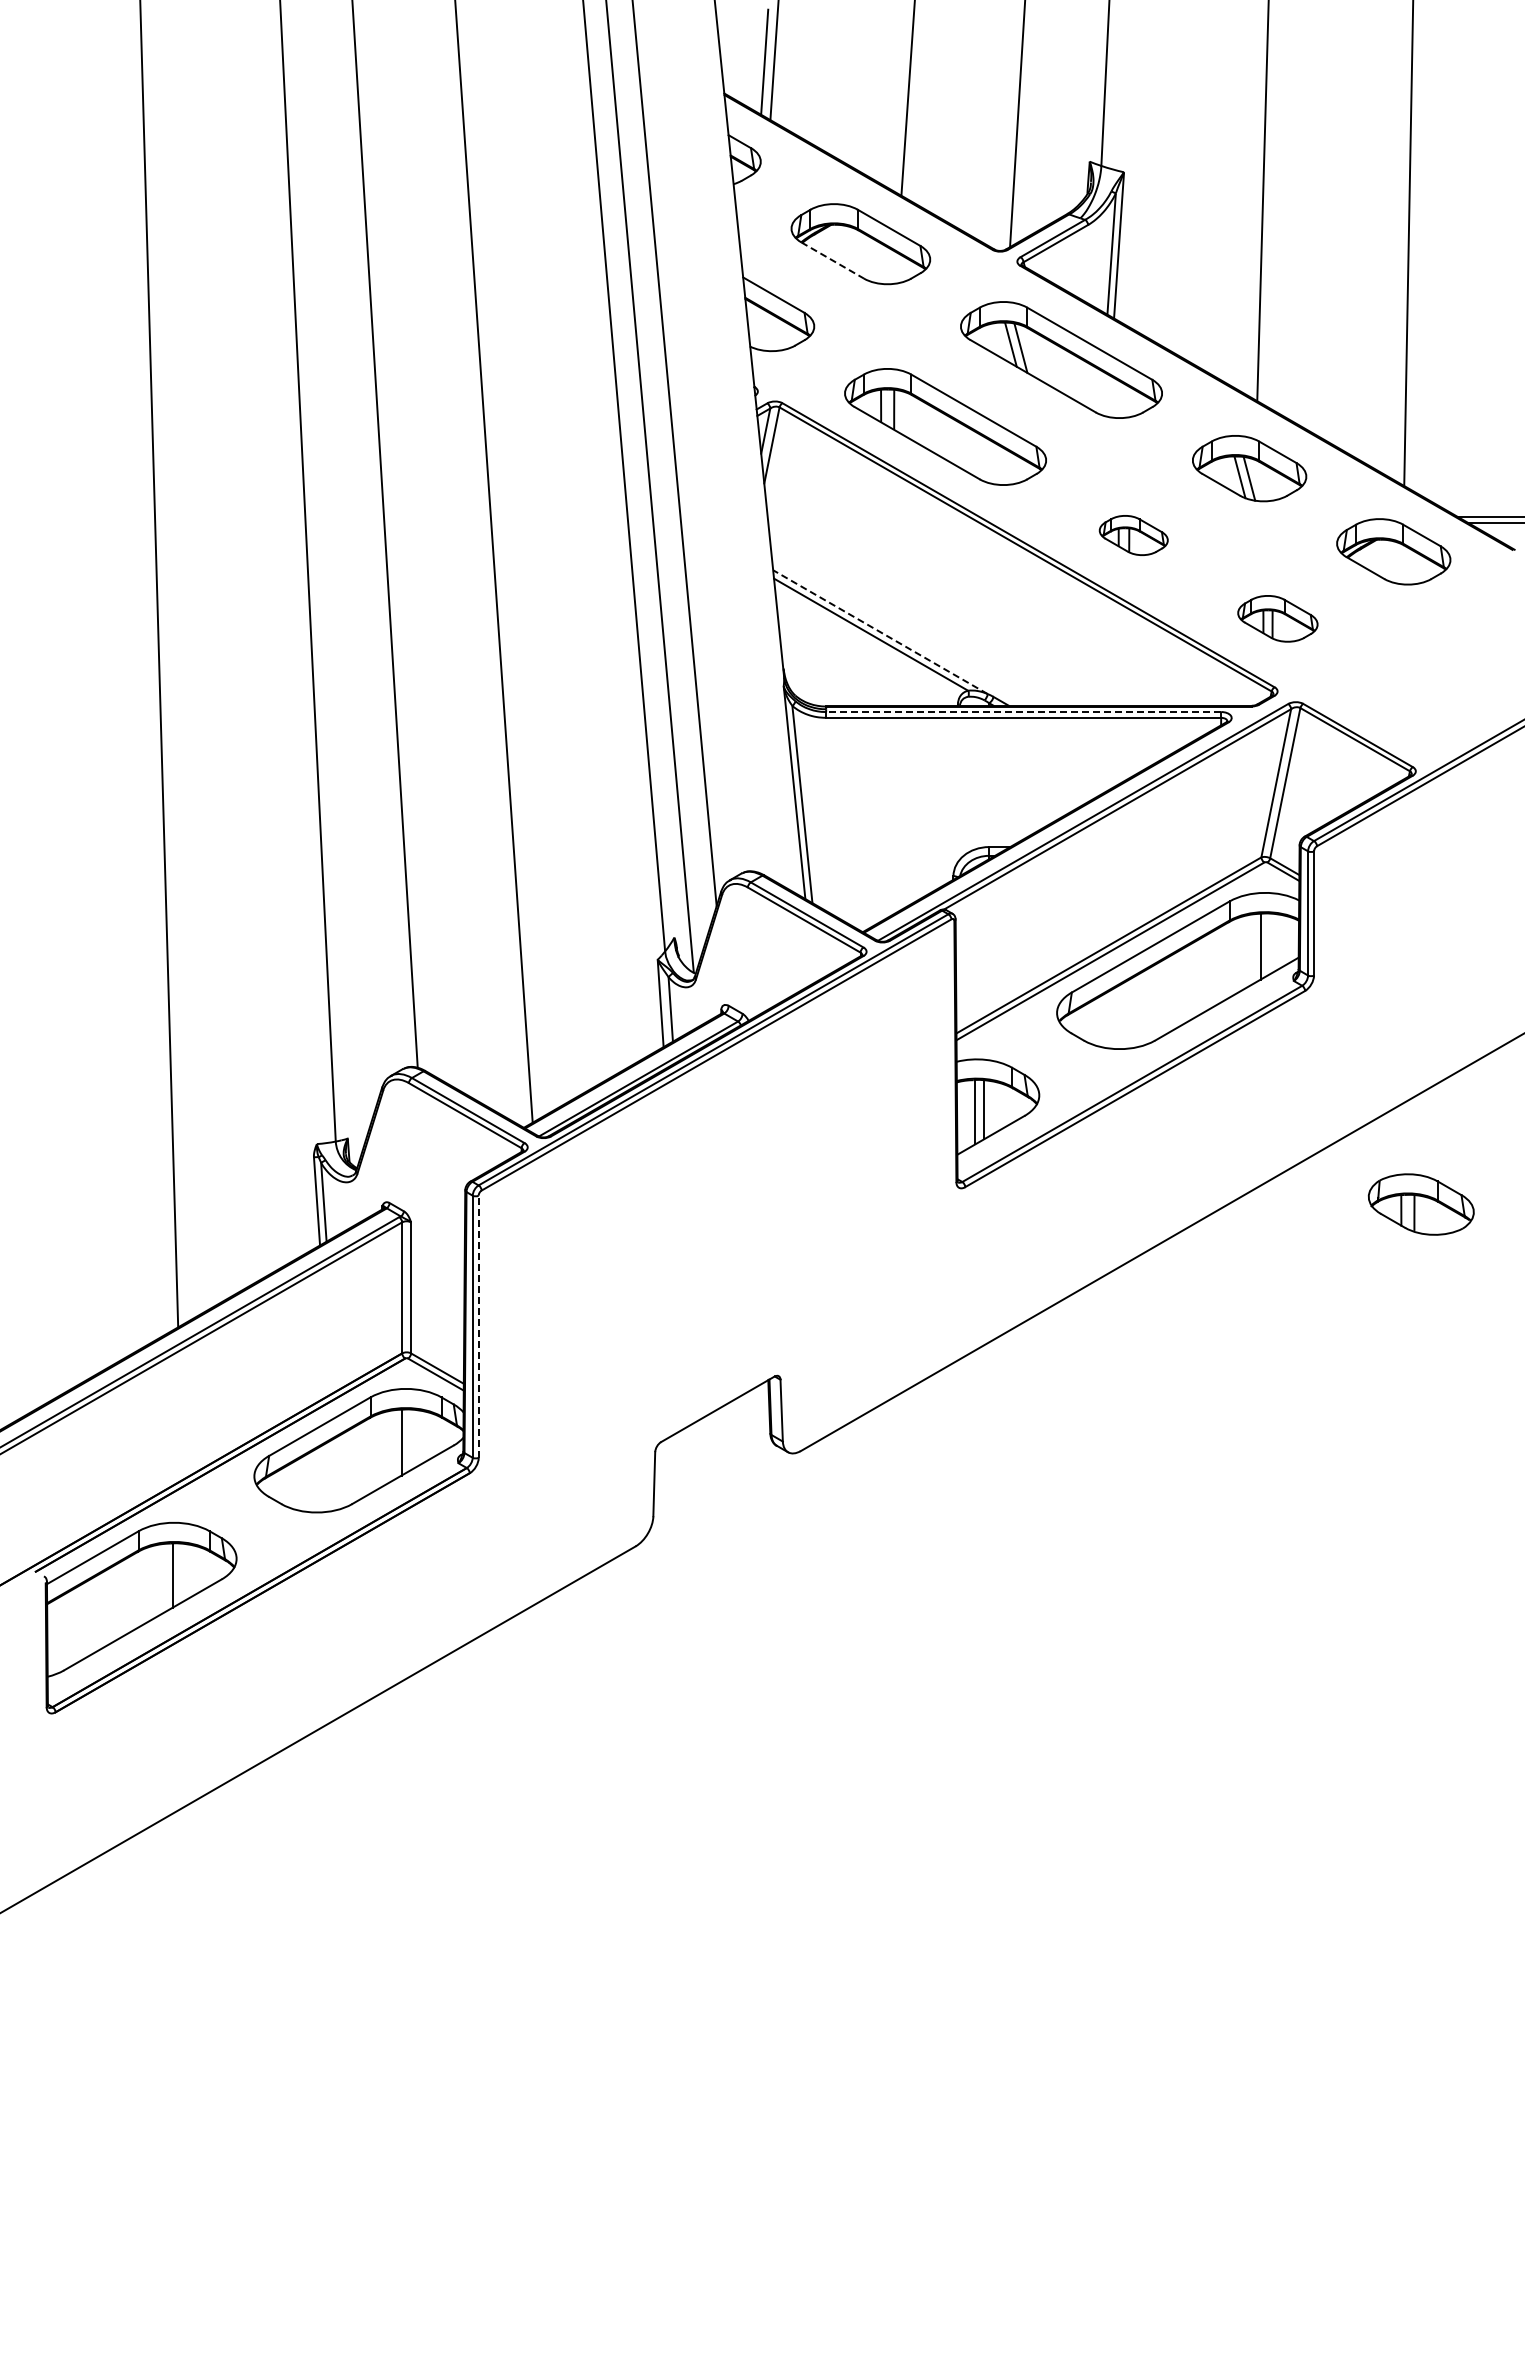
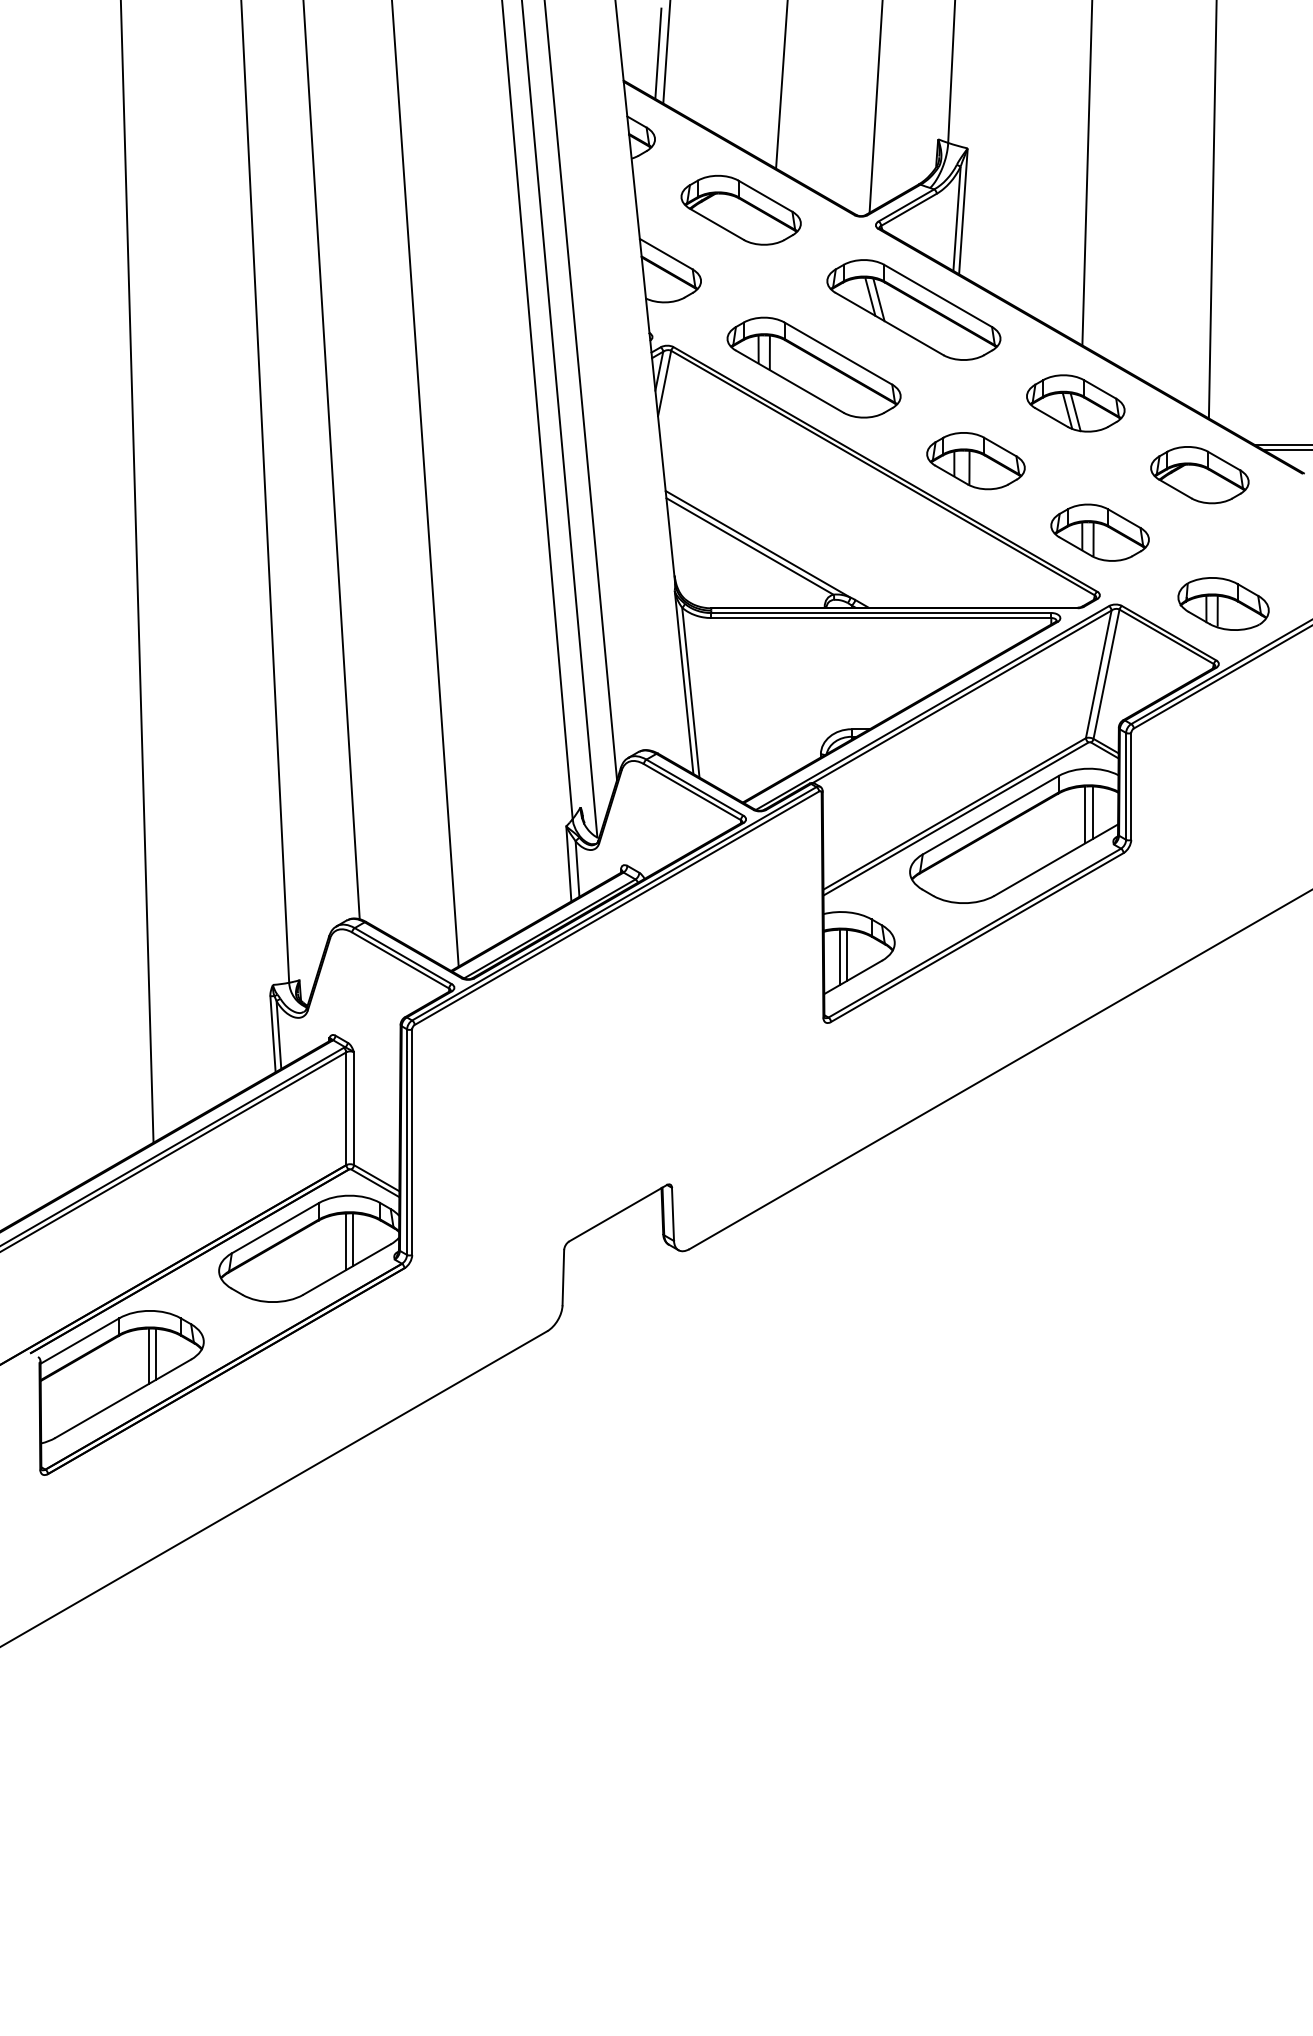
line: (833, 260) -> (717, 224), dashed -> solid
part: (1133, 535) -> (975, 461), size x1.67
part: (1277, 618) -> (1099, 532), size x1.43
line: (880, 632) -> (758, 544), dashed -> solid
line: (1023, 712) -> (881, 613), dashed -> solid
line: (1269, 943) -> (1092, 812), added
part: (1420, 1204) -> (1222, 603), moved
line: (478, 1326) -> (412, 1141), dashed -> solid
line: (410, 1439) -> (353, 1239), added
line: (181, 1572) -> (156, 1353), added

